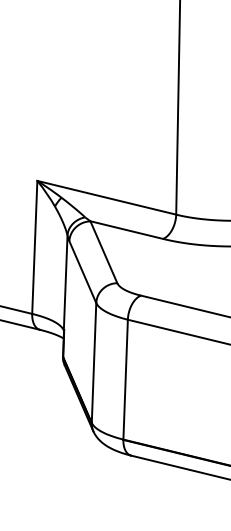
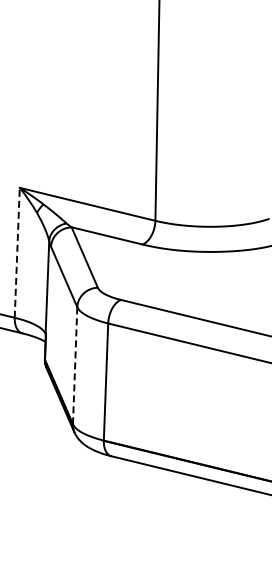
line: (35, 247) -> (17, 252), solid -> dashed
line: (94, 362) -> (75, 365), solid -> dashed

